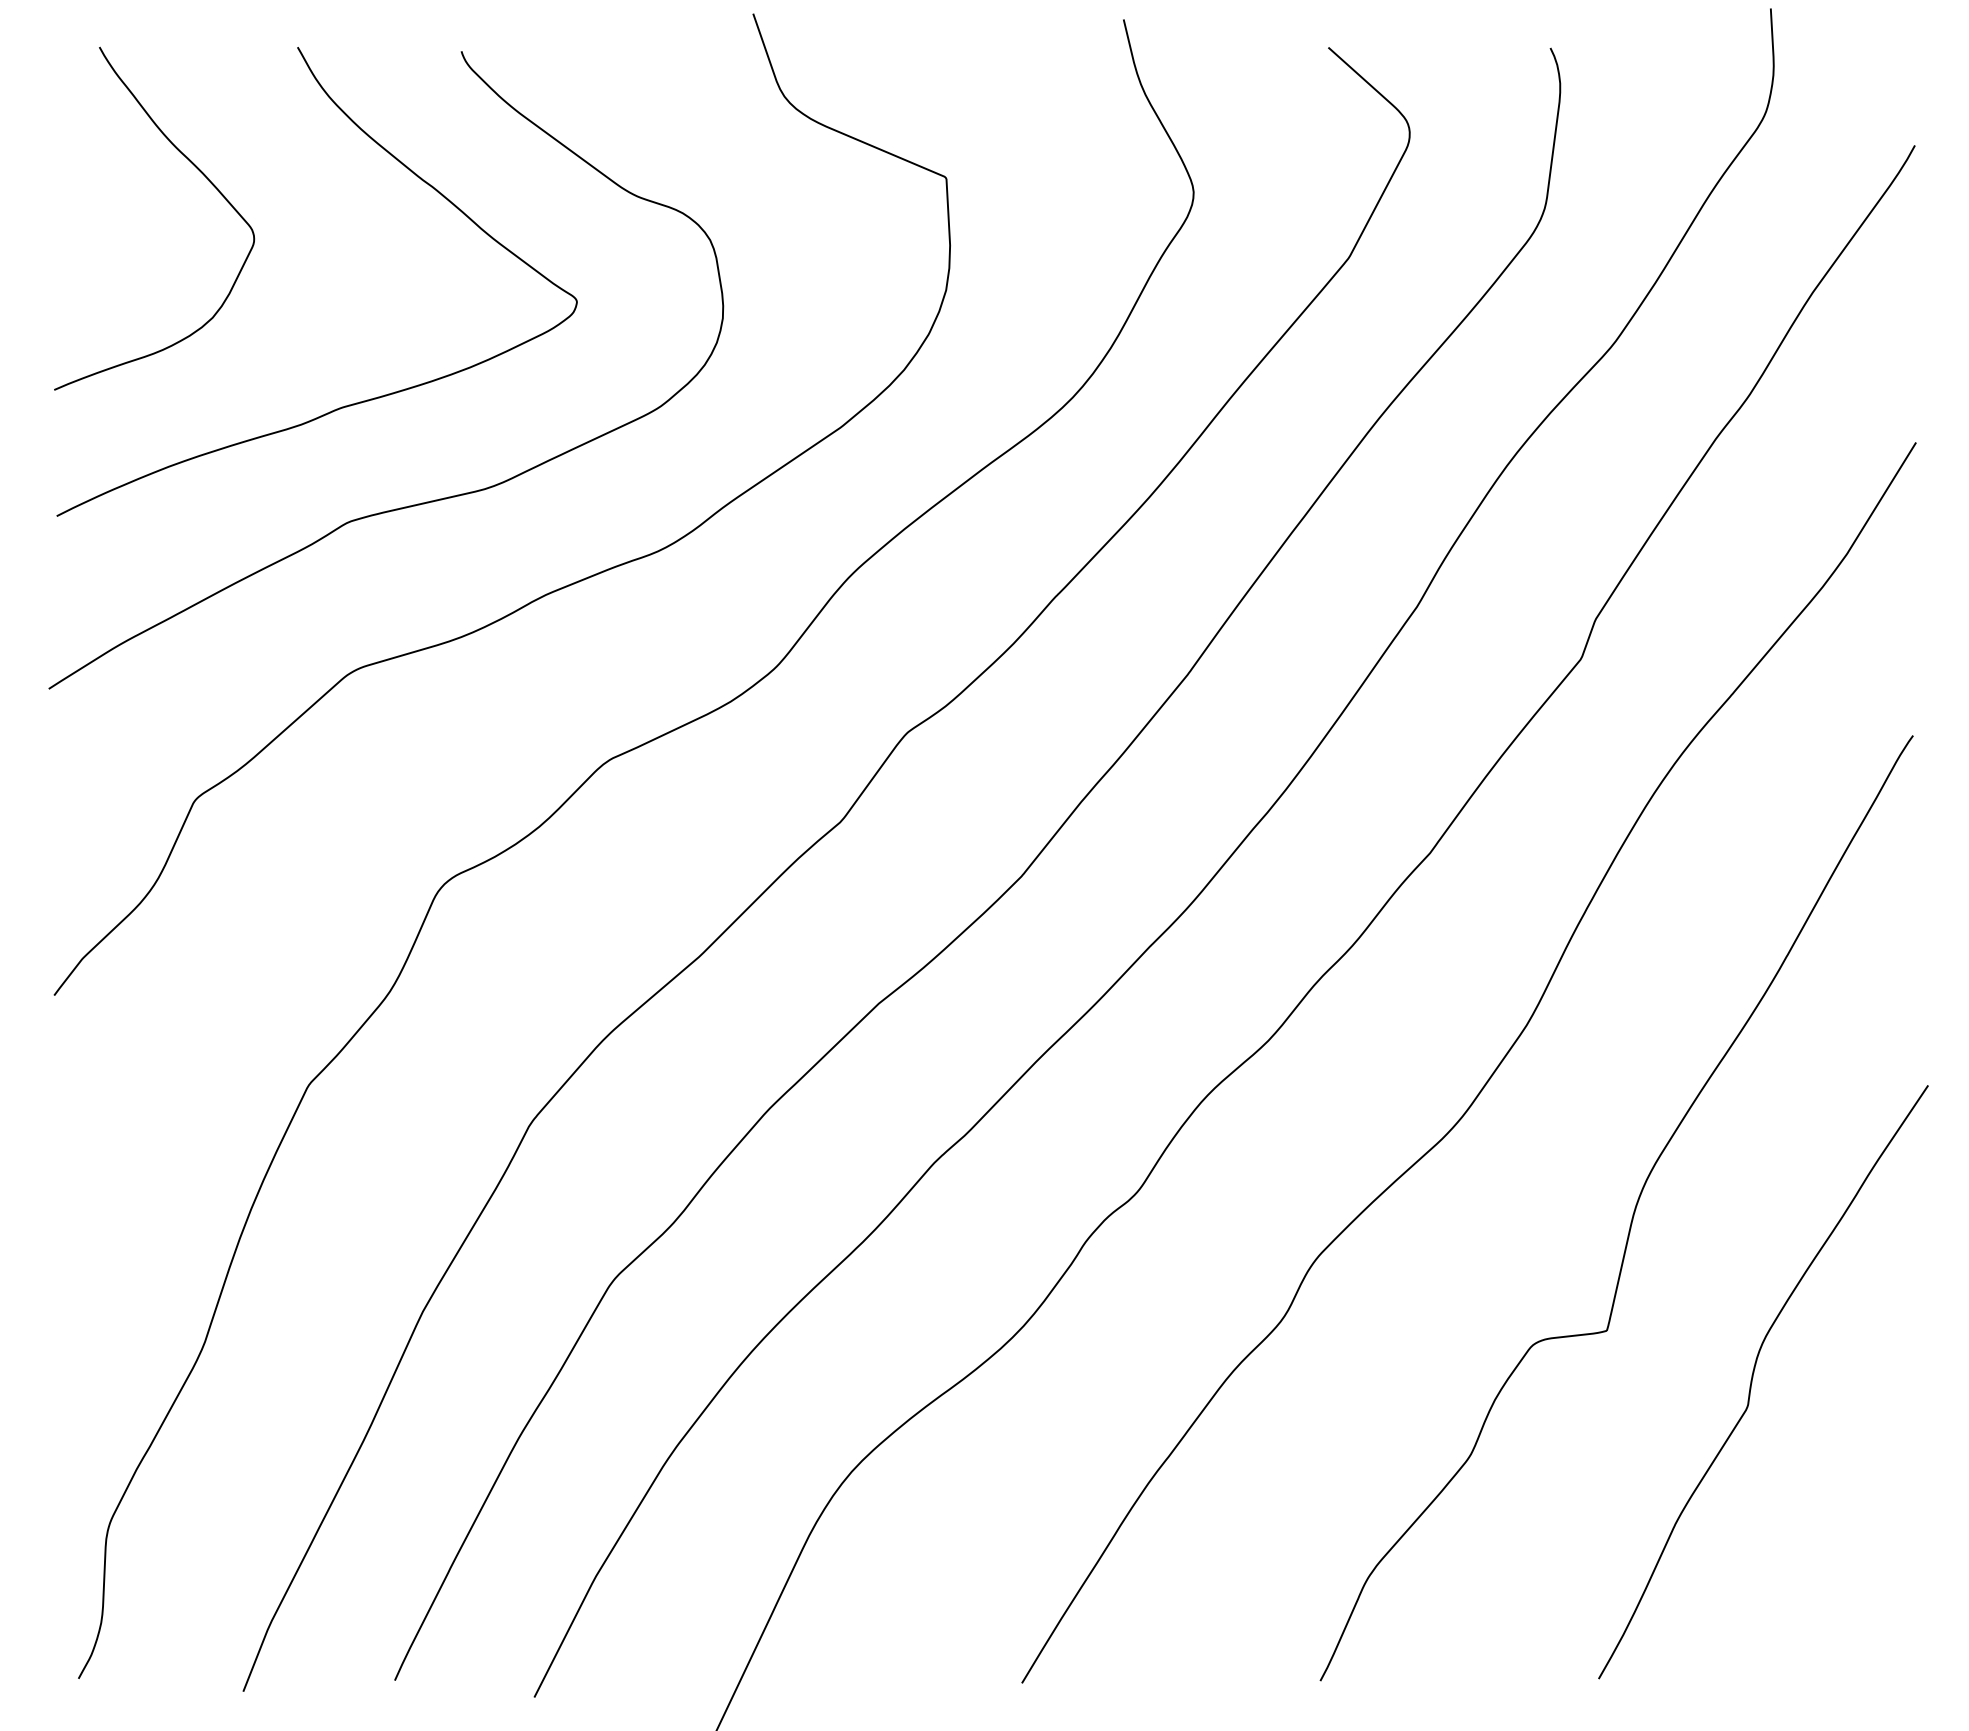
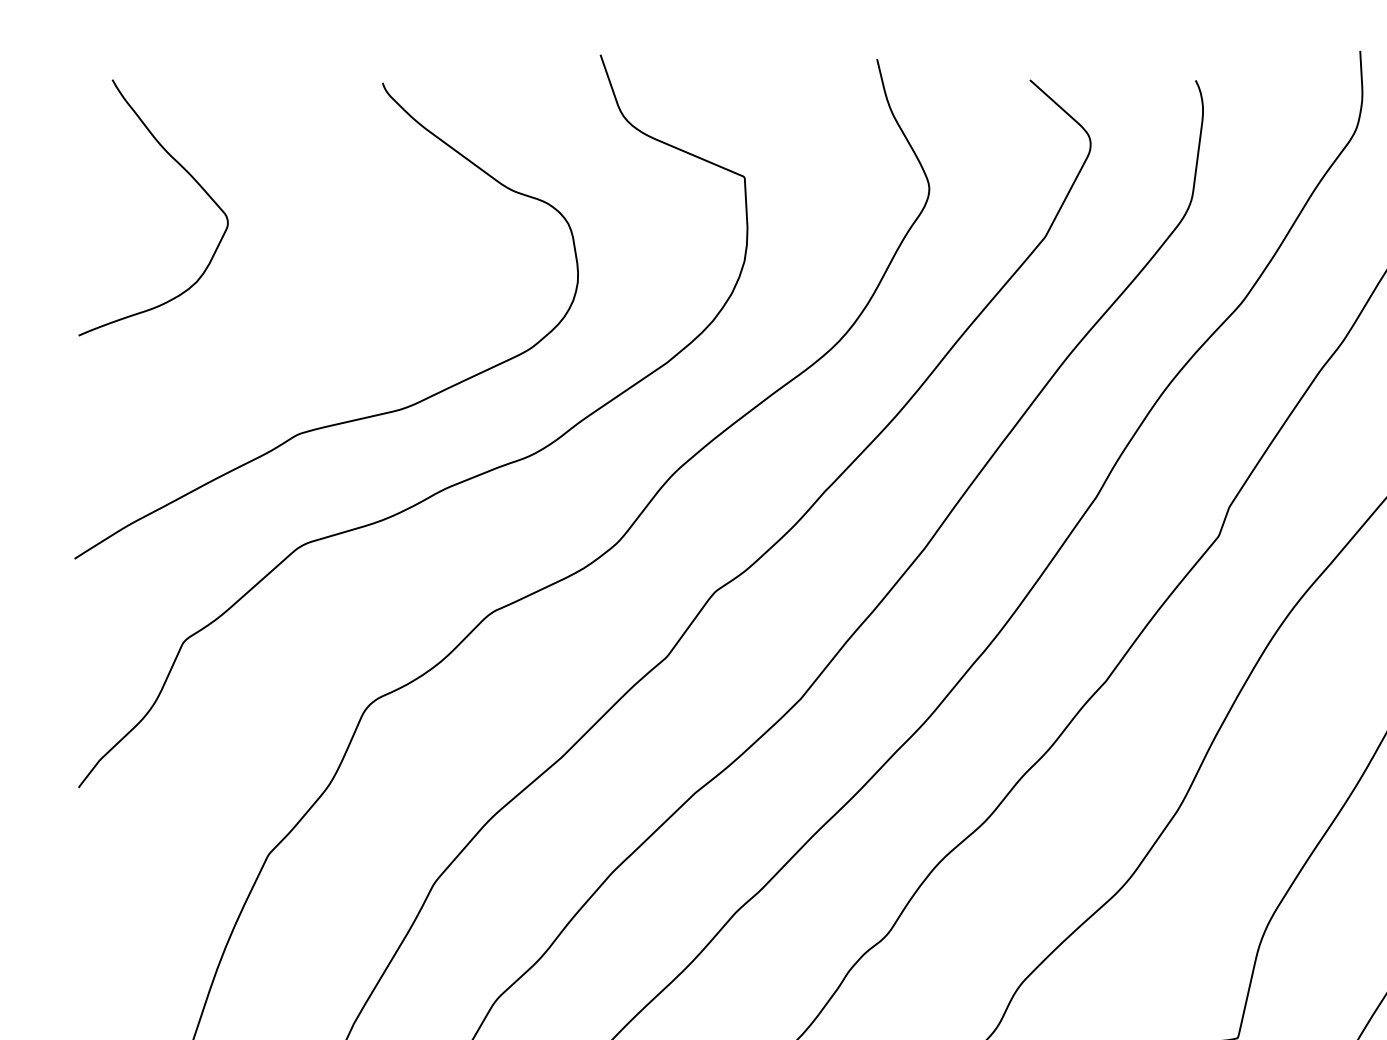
curve: (348, 404) -> (298, 346), removed

